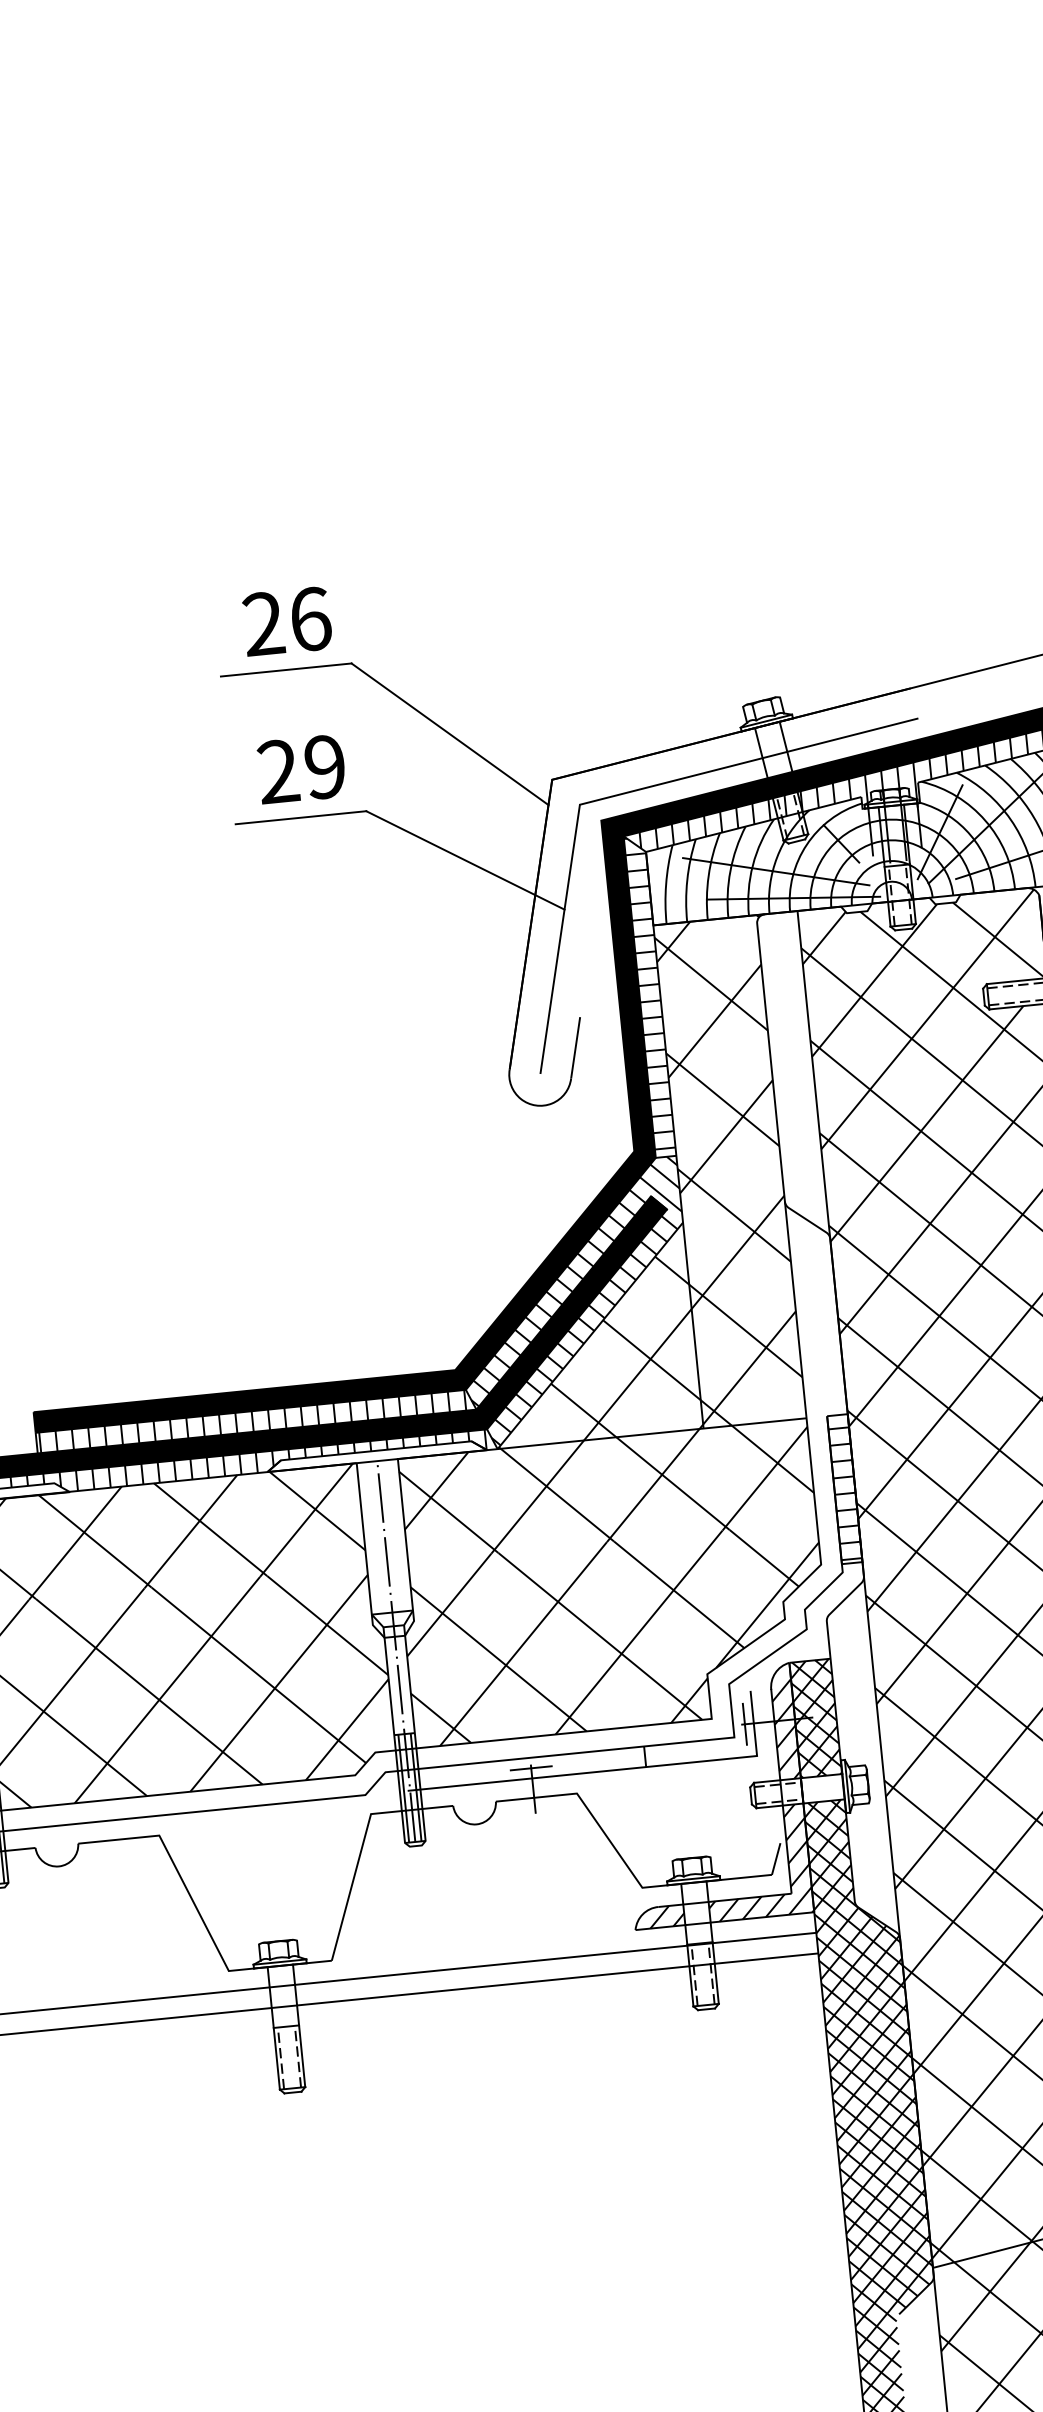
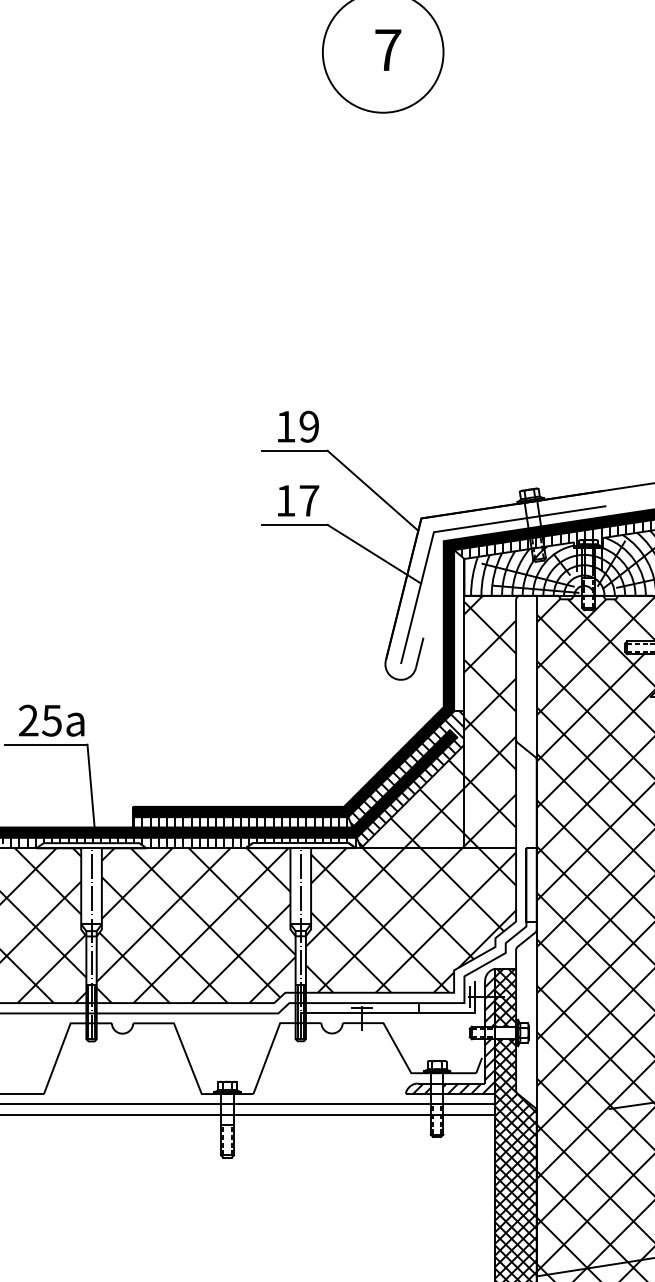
text: (286, 621) -> (297, 426), 26 -> 19
text: (301, 768) -> (297, 500), 29 -> 17
hatch: (650, 993) -> (459, 629), removed
hatch: (845, 1493) -> (531, 887), removed

